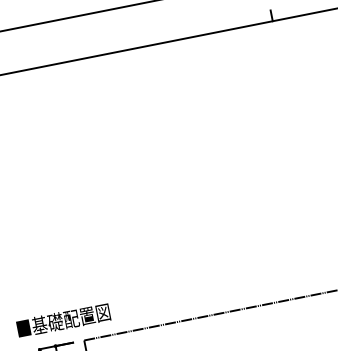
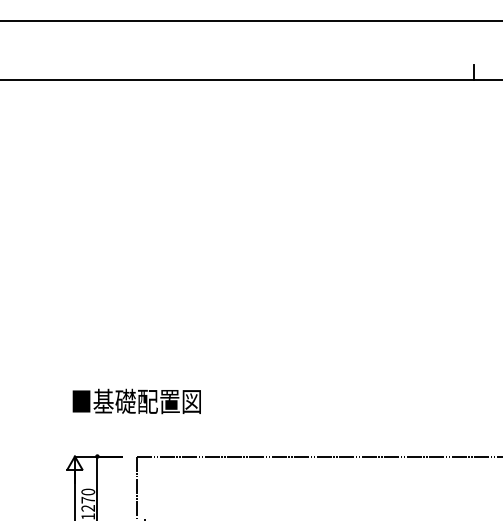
text: (63, 320) -> (136, 401), moved

